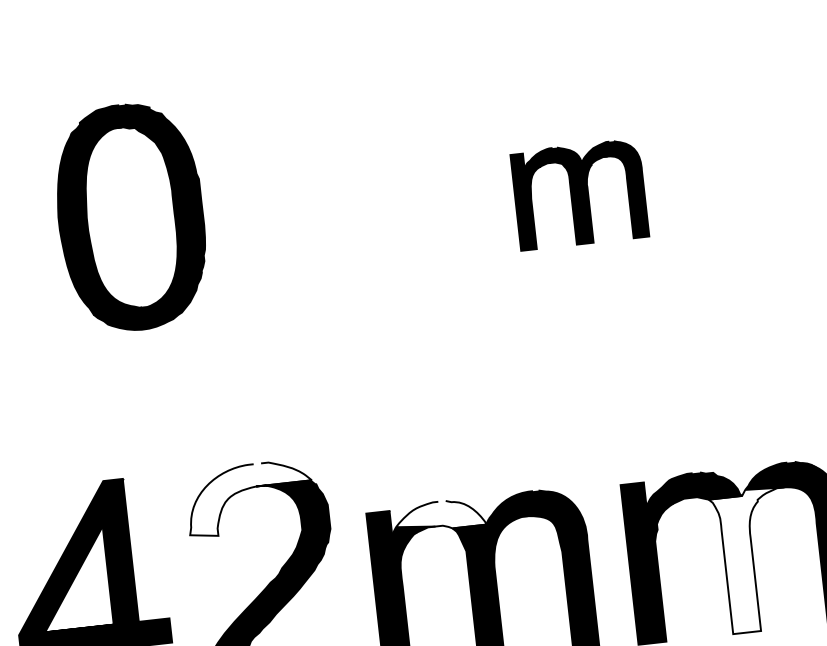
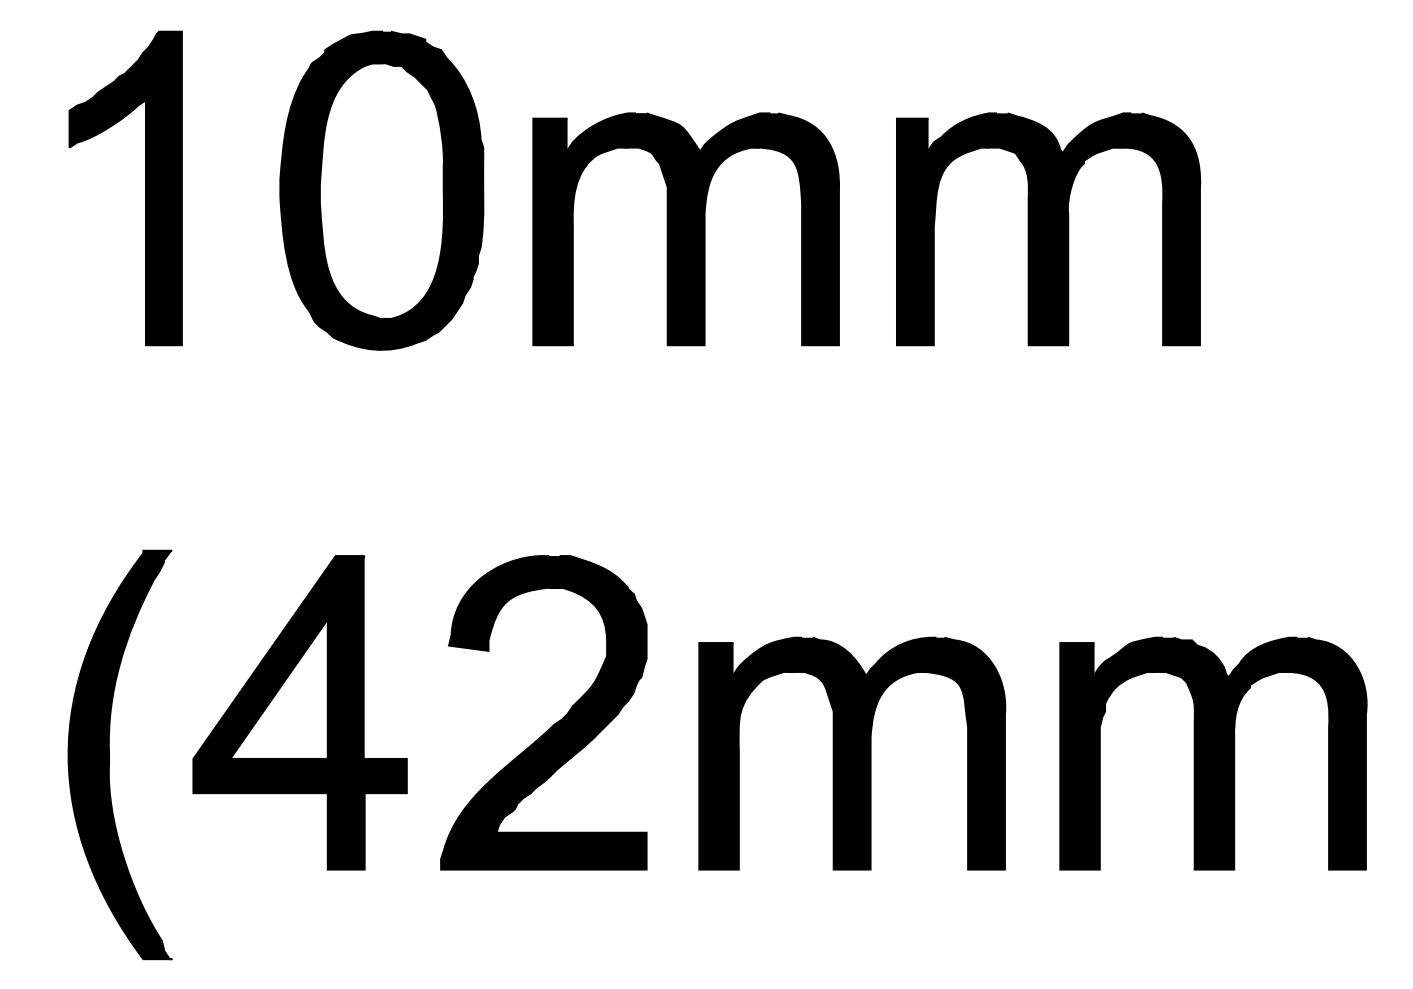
part: (579, 194) -> (1048, 229), size x1.67
part: (130, 217) -> (381, 190), moved
part: (323, 223) -> (685, 229), added
fill: (249, 498) -> (538, 603), added
fill: (439, 515) -> (801, 657), added
fill: (754, 560) -> (1235, 769), added

